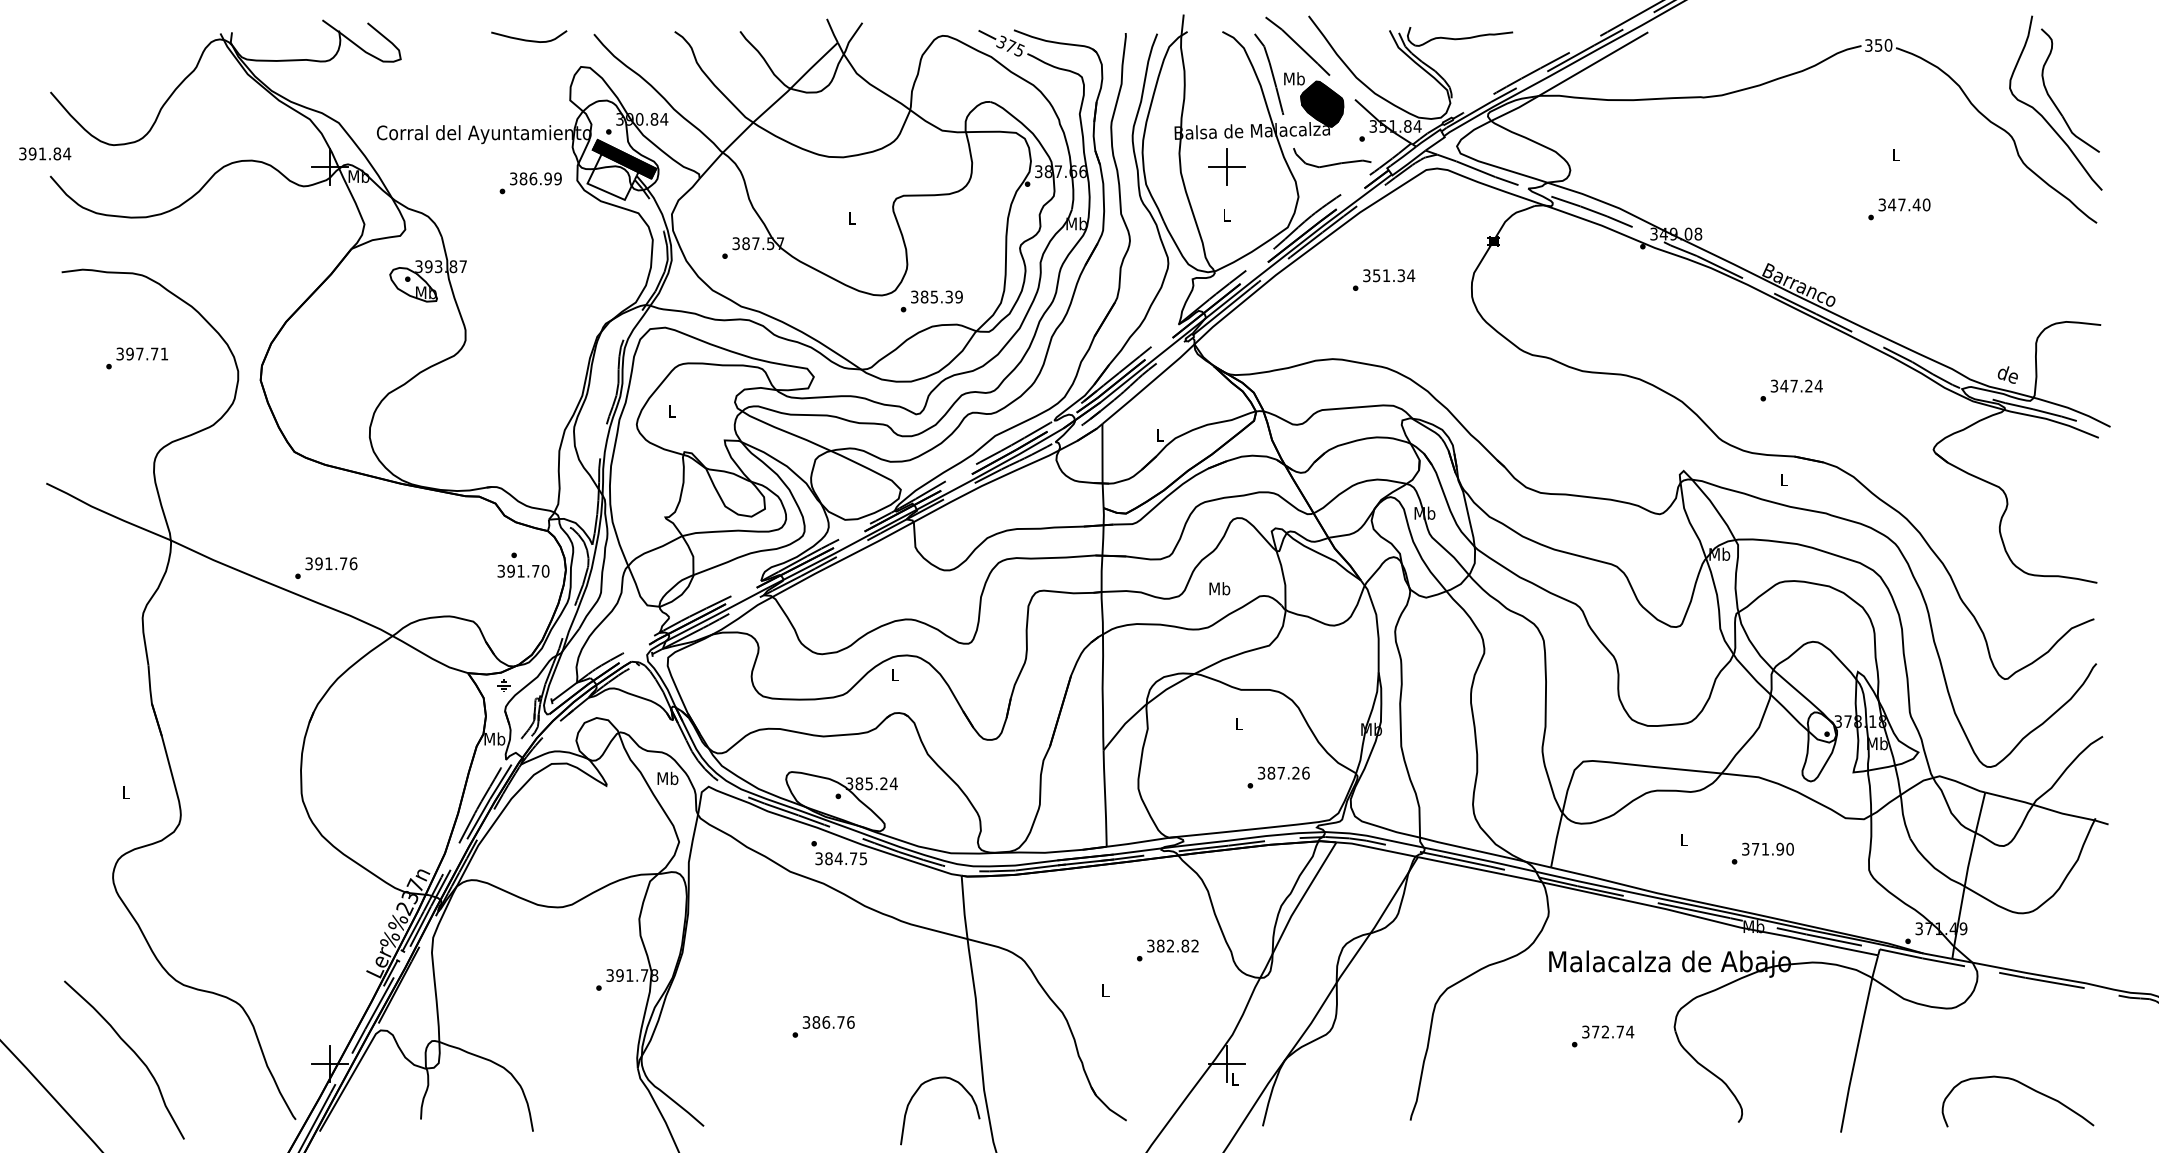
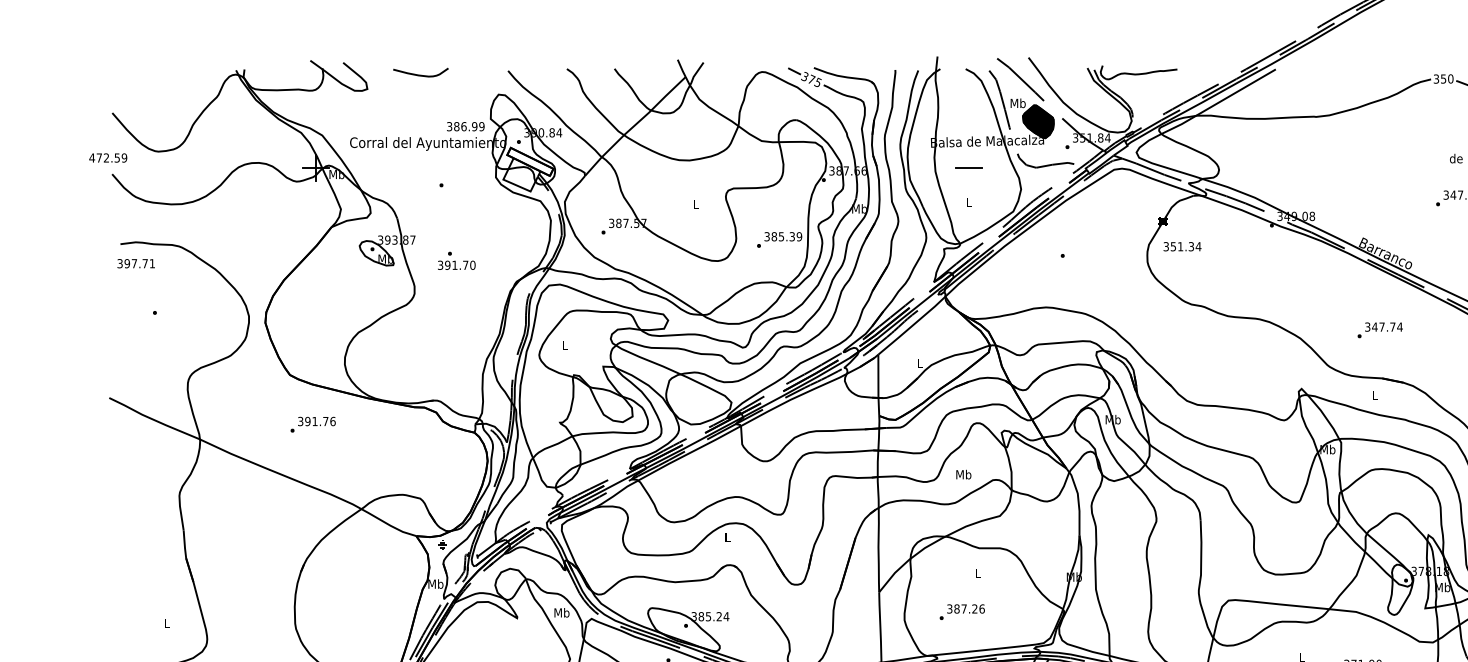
curve: (528, 39) -> (420, 74), moved
text: (44, 153) -> (107, 157), 391.84 -> 472.59
text: (1895, 154) -> (1455, 158), L -> de
fill: (624, 159) -> (530, 162), removed
line: (1226, 166) -> (968, 167), removed
text: (535, 178) -> (465, 126), moved
text: (1389, 275) -> (1182, 246), moved
text: (931, 301) -> (779, 239), moved
text: (141, 353) -> (135, 263), moved
text: (1808, 385) -> (1392, 326), 347.24 -> 347.74
text: (523, 564) -> (456, 260), moved
text: (326, 567) -> (313, 424), moved
text: (1278, 777) -> (962, 612), moved

